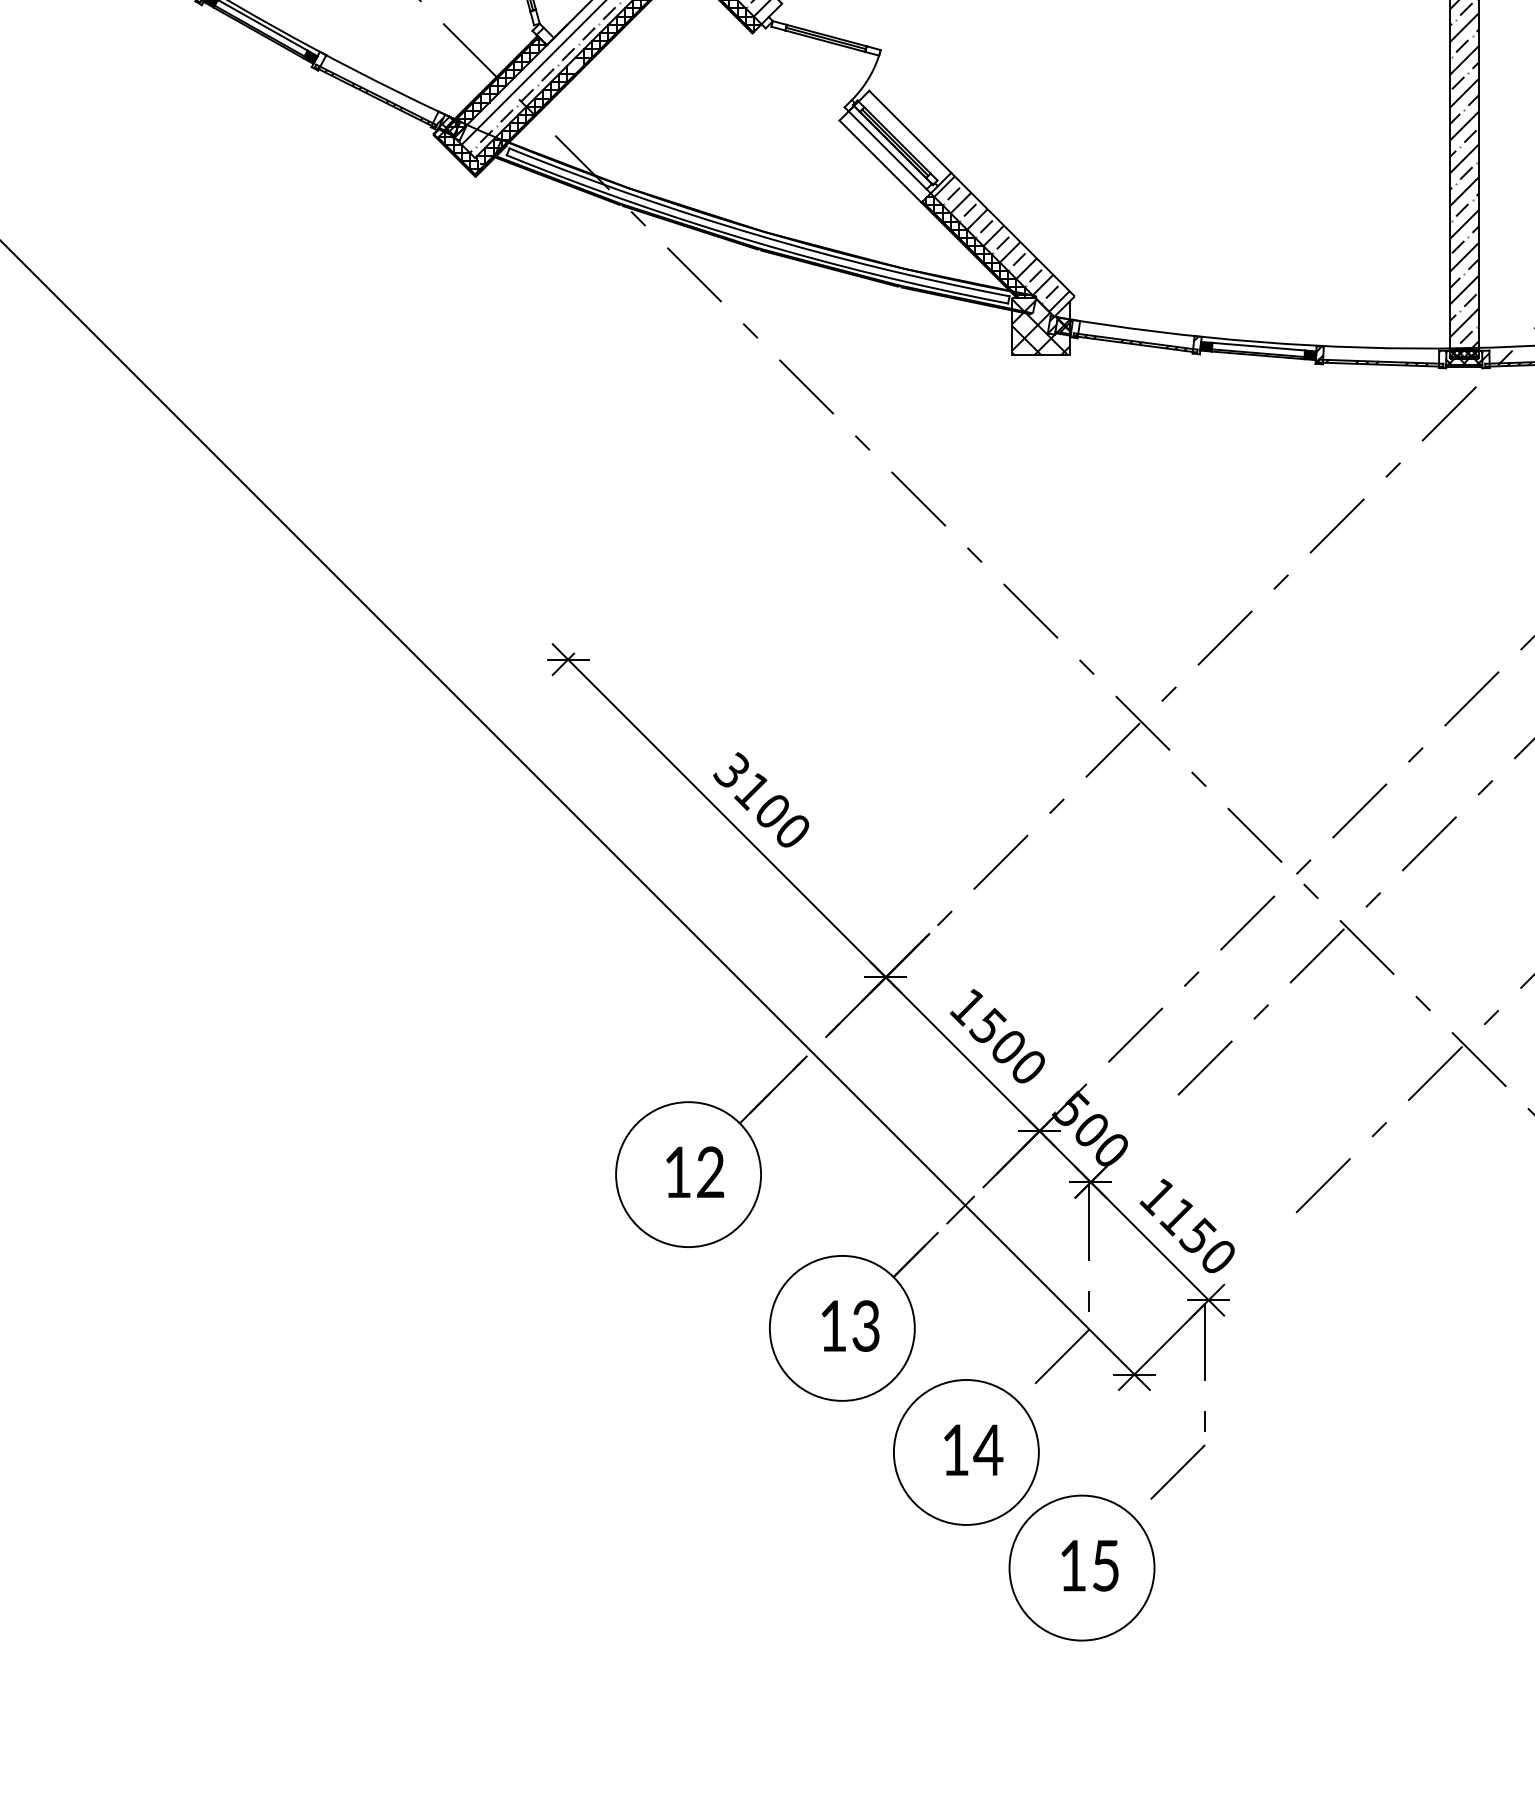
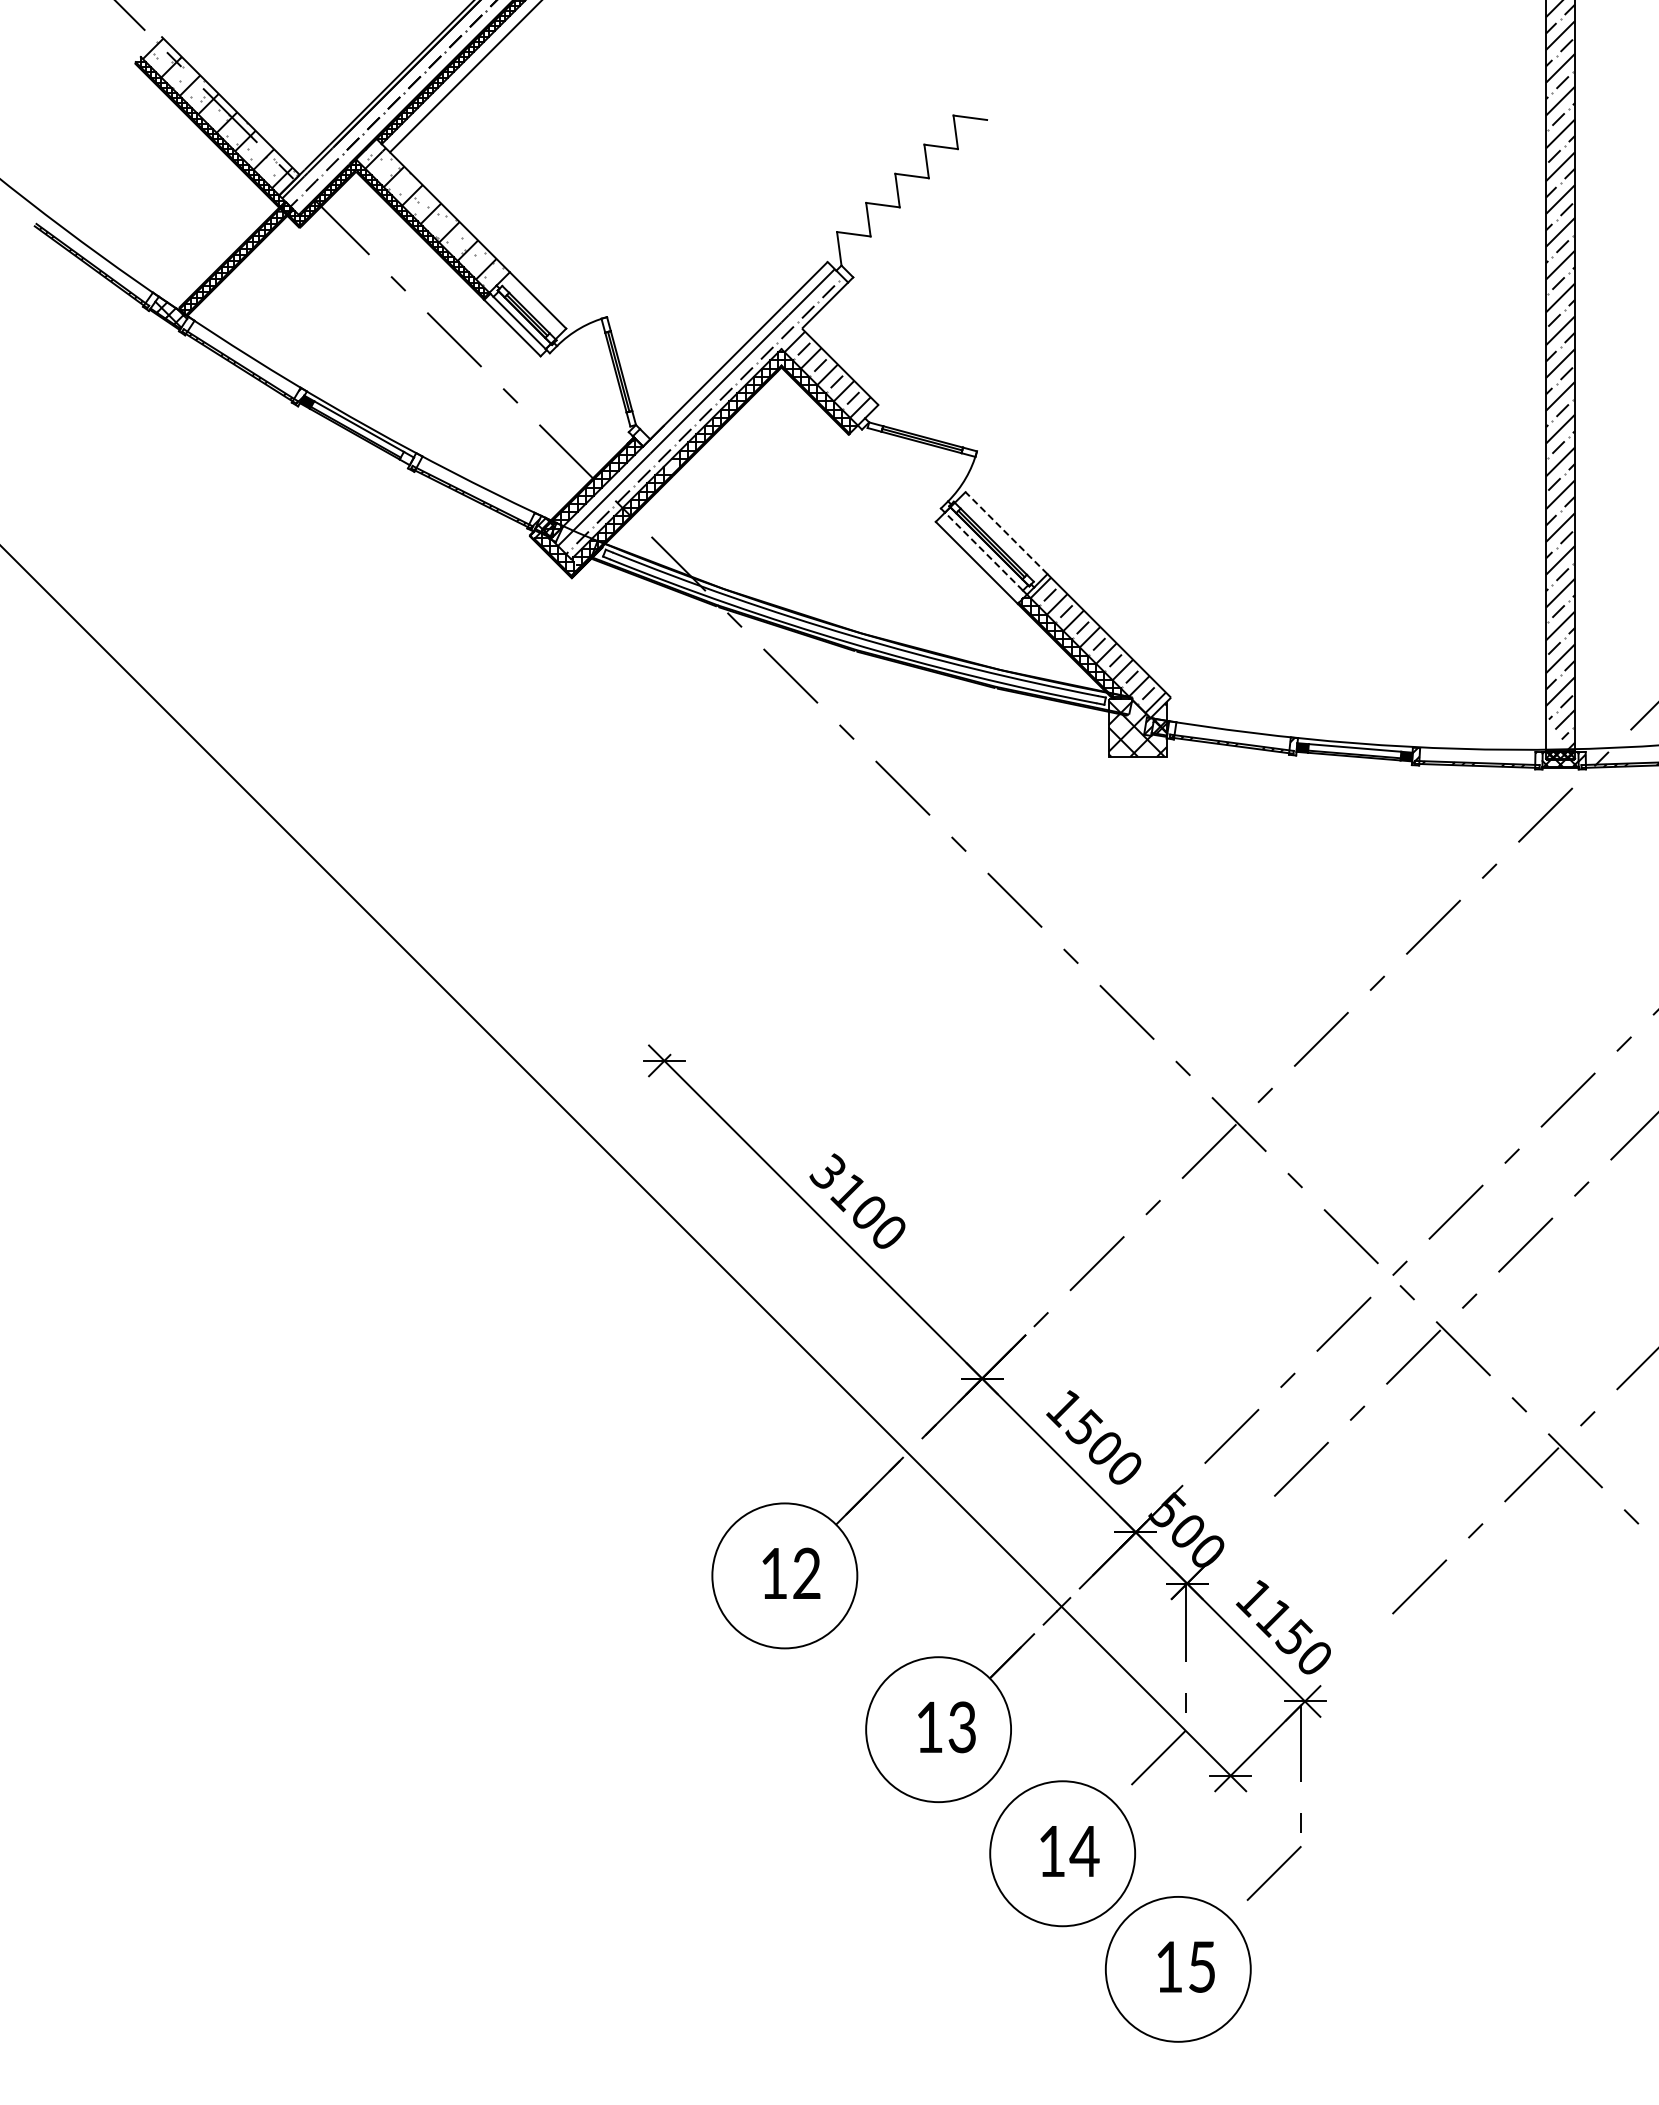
fill: (310, 57) -> (406, 458), removed
line: (910, 132) -> (1006, 533), solid -> dashed
line: (887, 150) -> (983, 551), solid -> dashed
hatch: (1461, 334) -> (1557, 735), removed

